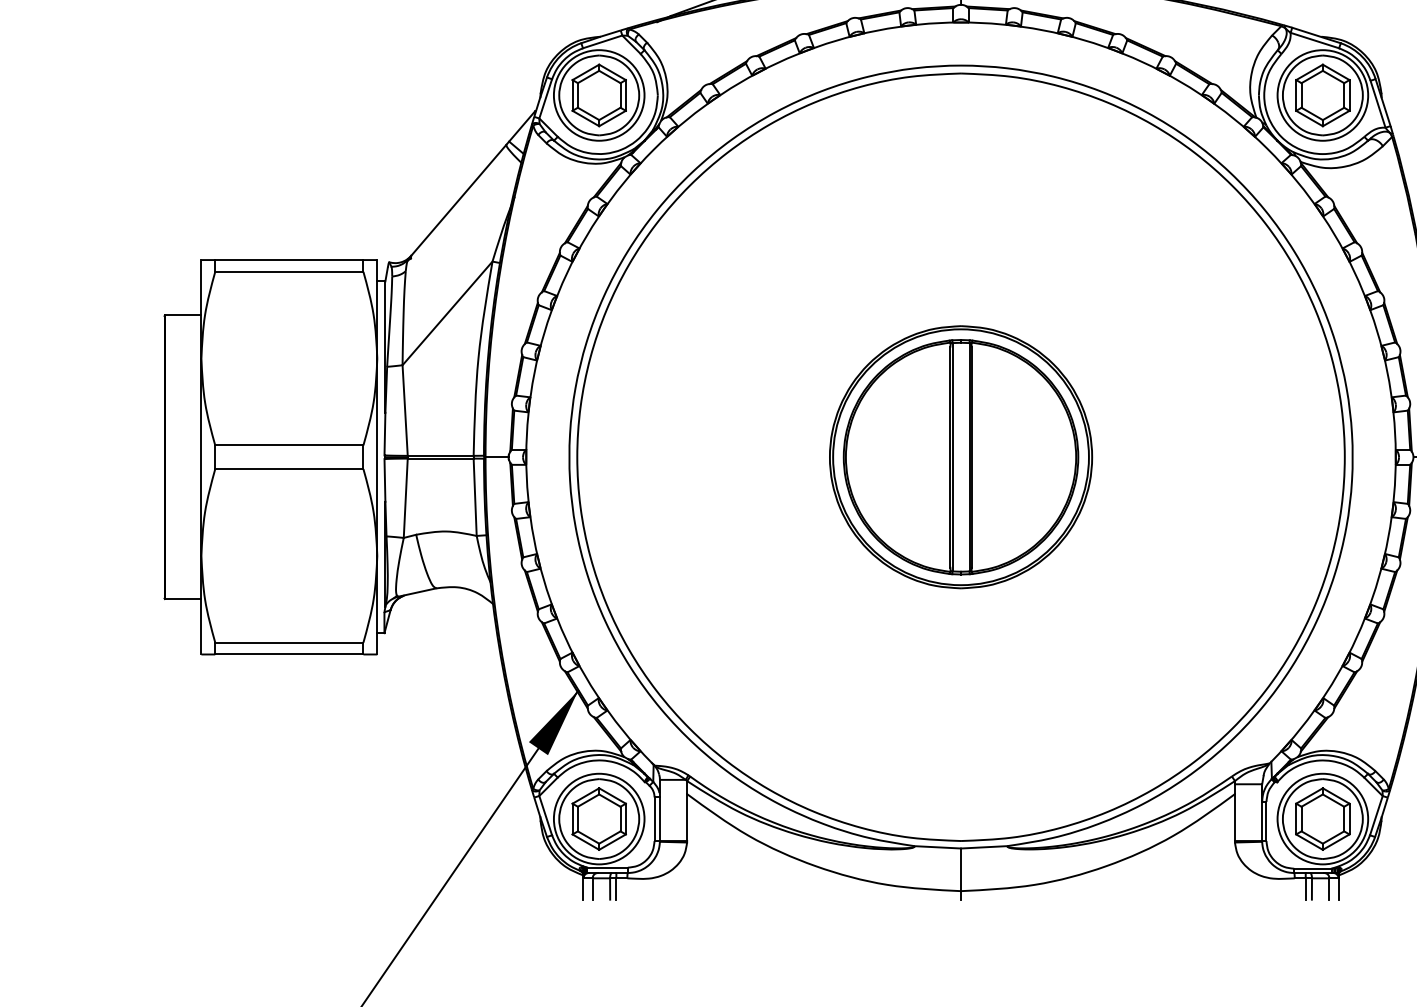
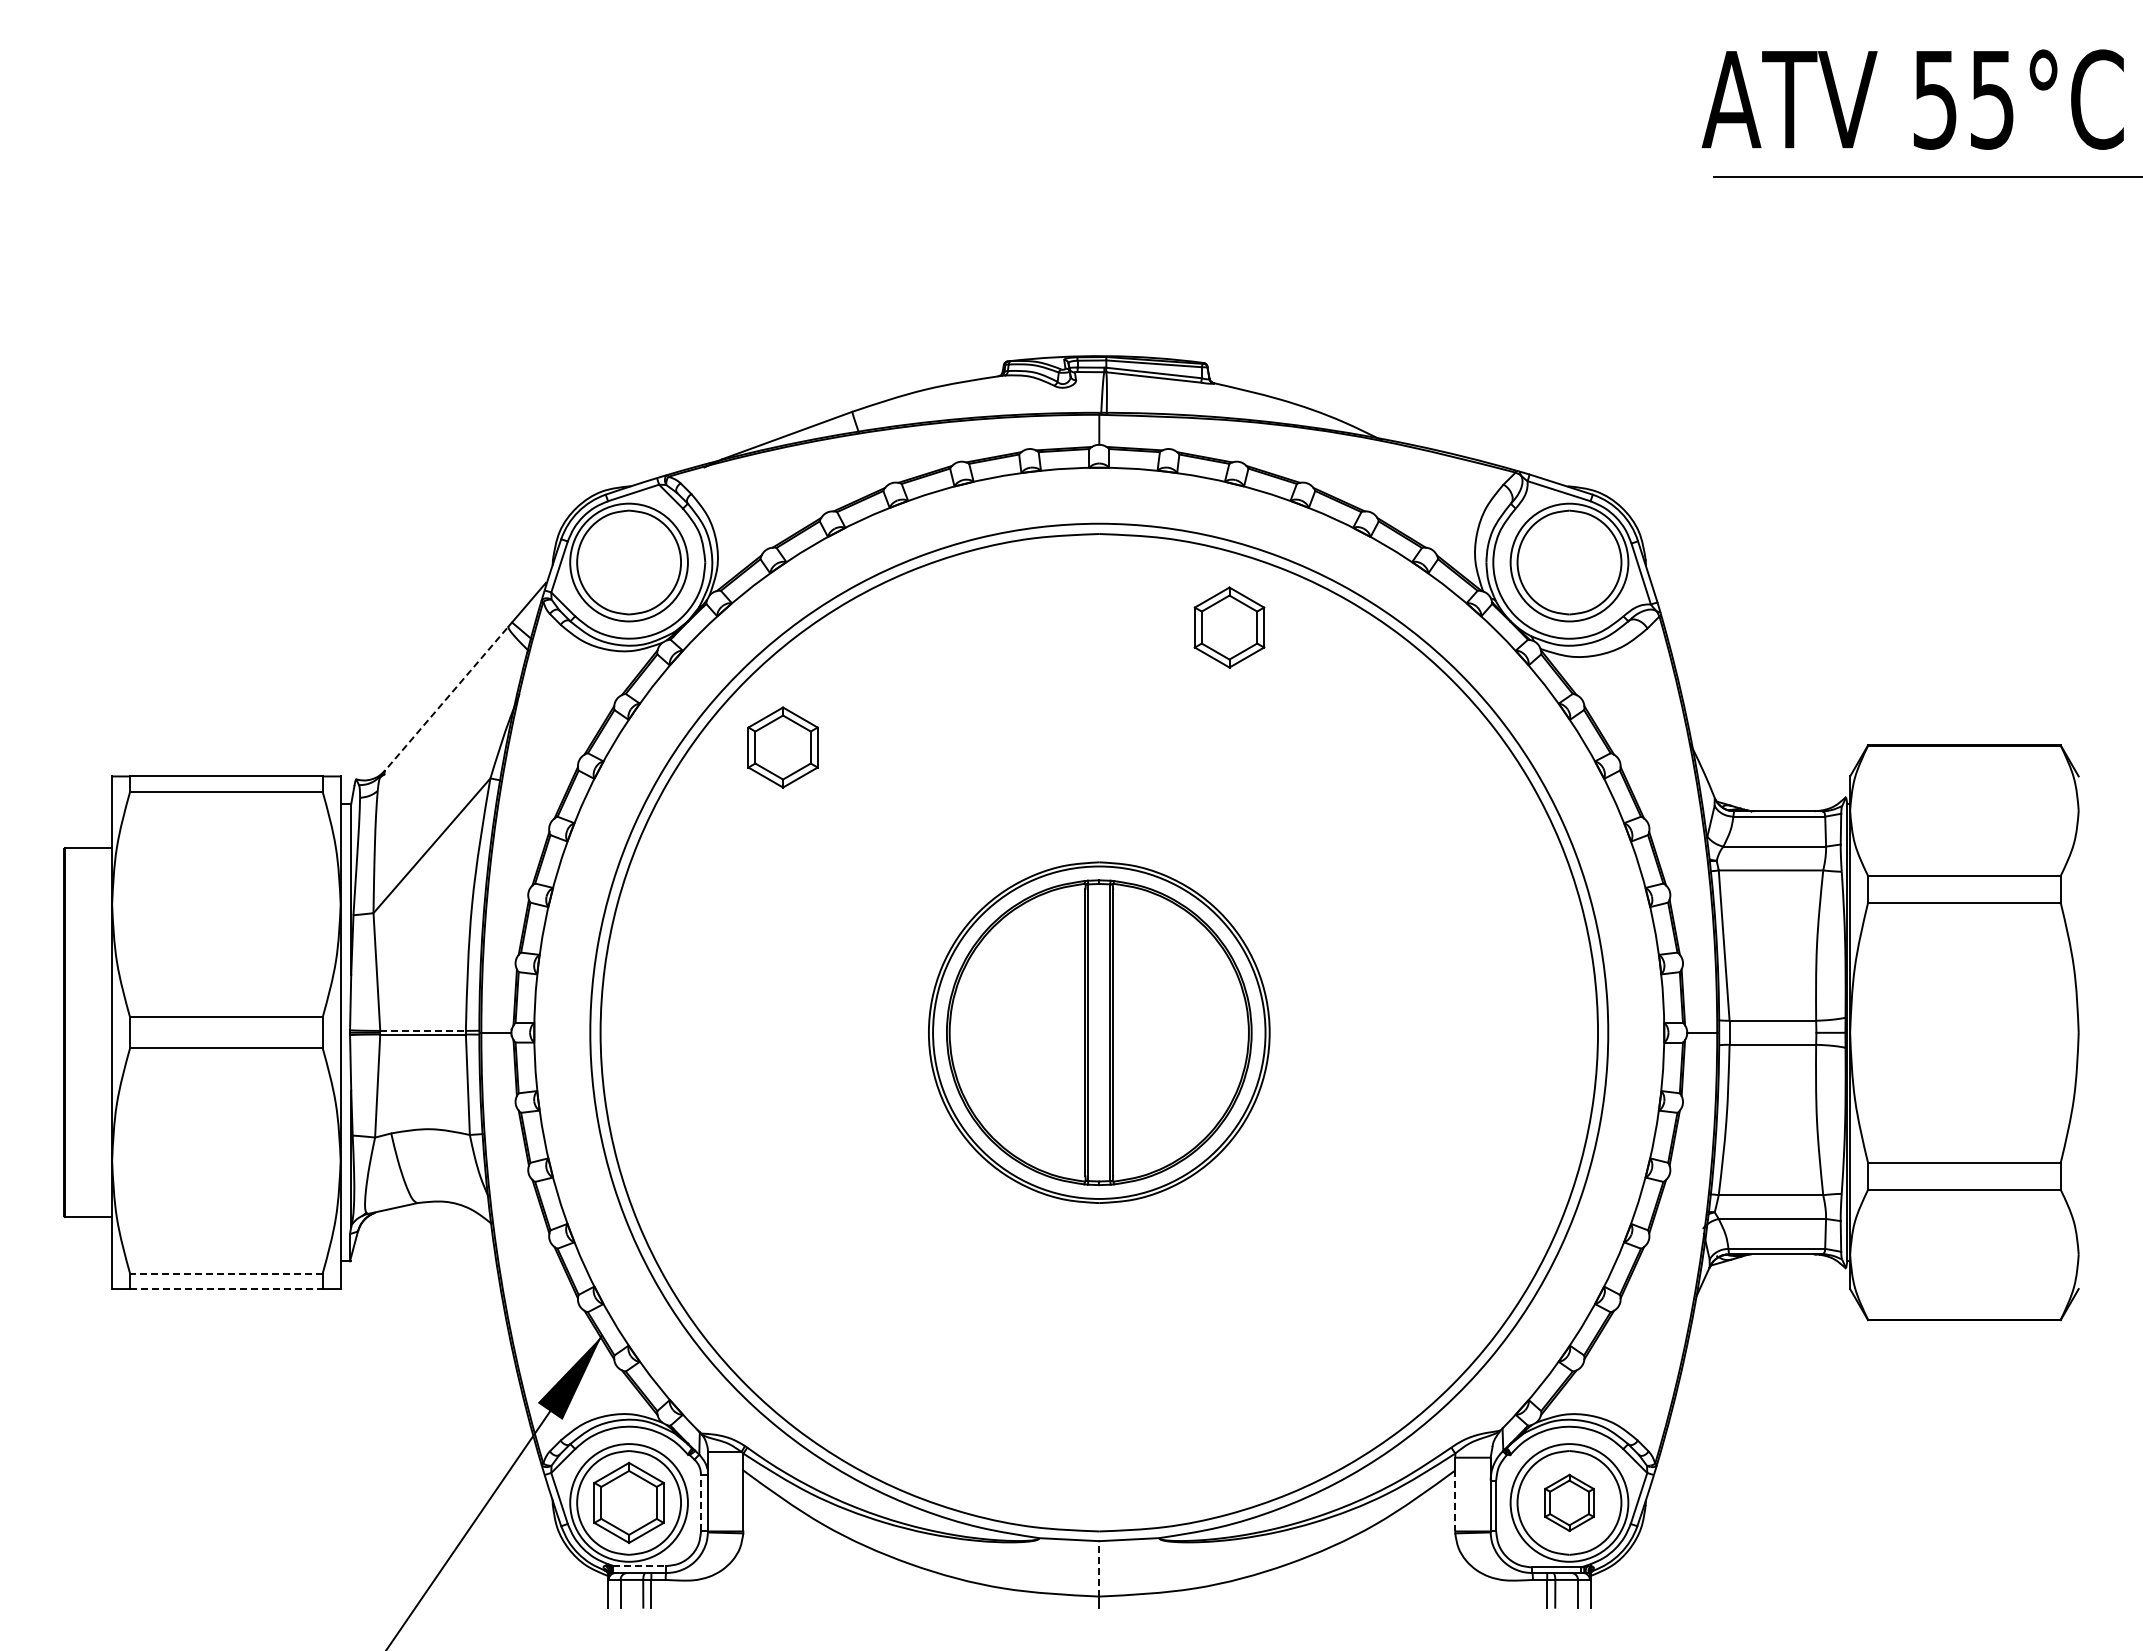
part: (598, 95) -> (782, 747), moved
part: (1322, 95) -> (1229, 627), moved
line: (457, 201) -> (444, 700), solid -> dashed
line: (441, 455) -> (423, 1030), solid -> dashed
line: (288, 642) -> (225, 1273), solid -> dashed
line: (289, 654) -> (226, 1289), solid -> dashed
line: (1235, 817) -> (1455, 1501), solid -> dashed
line: (654, 818) -> (701, 1502), solid -> dashed
part: (1322, 818) -> (1569, 1502), size x0.7
line: (608, 867) -> (640, 1566), solid -> dashed
line: (961, 869) -> (1099, 1568), solid -> dashed

